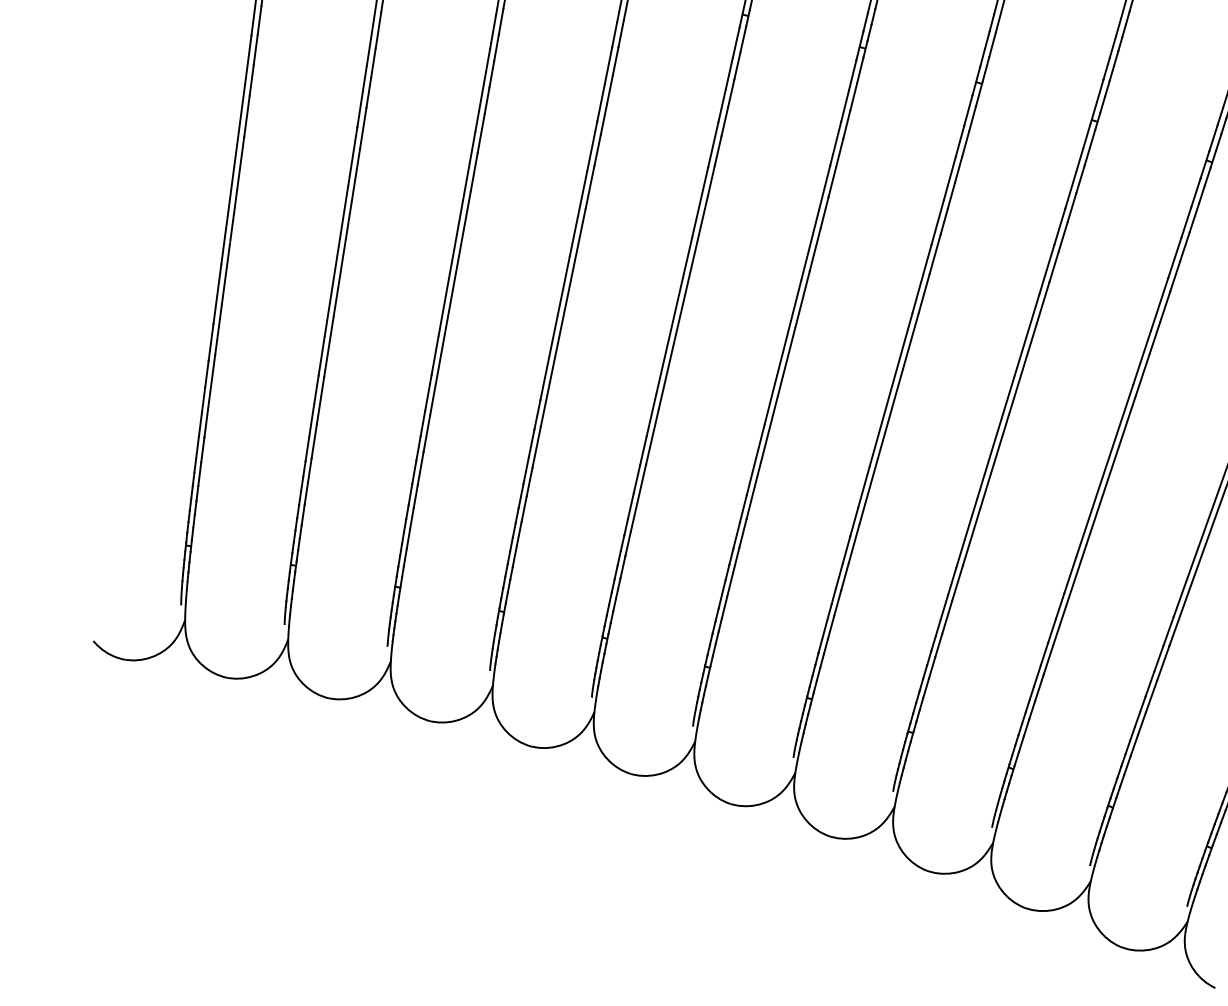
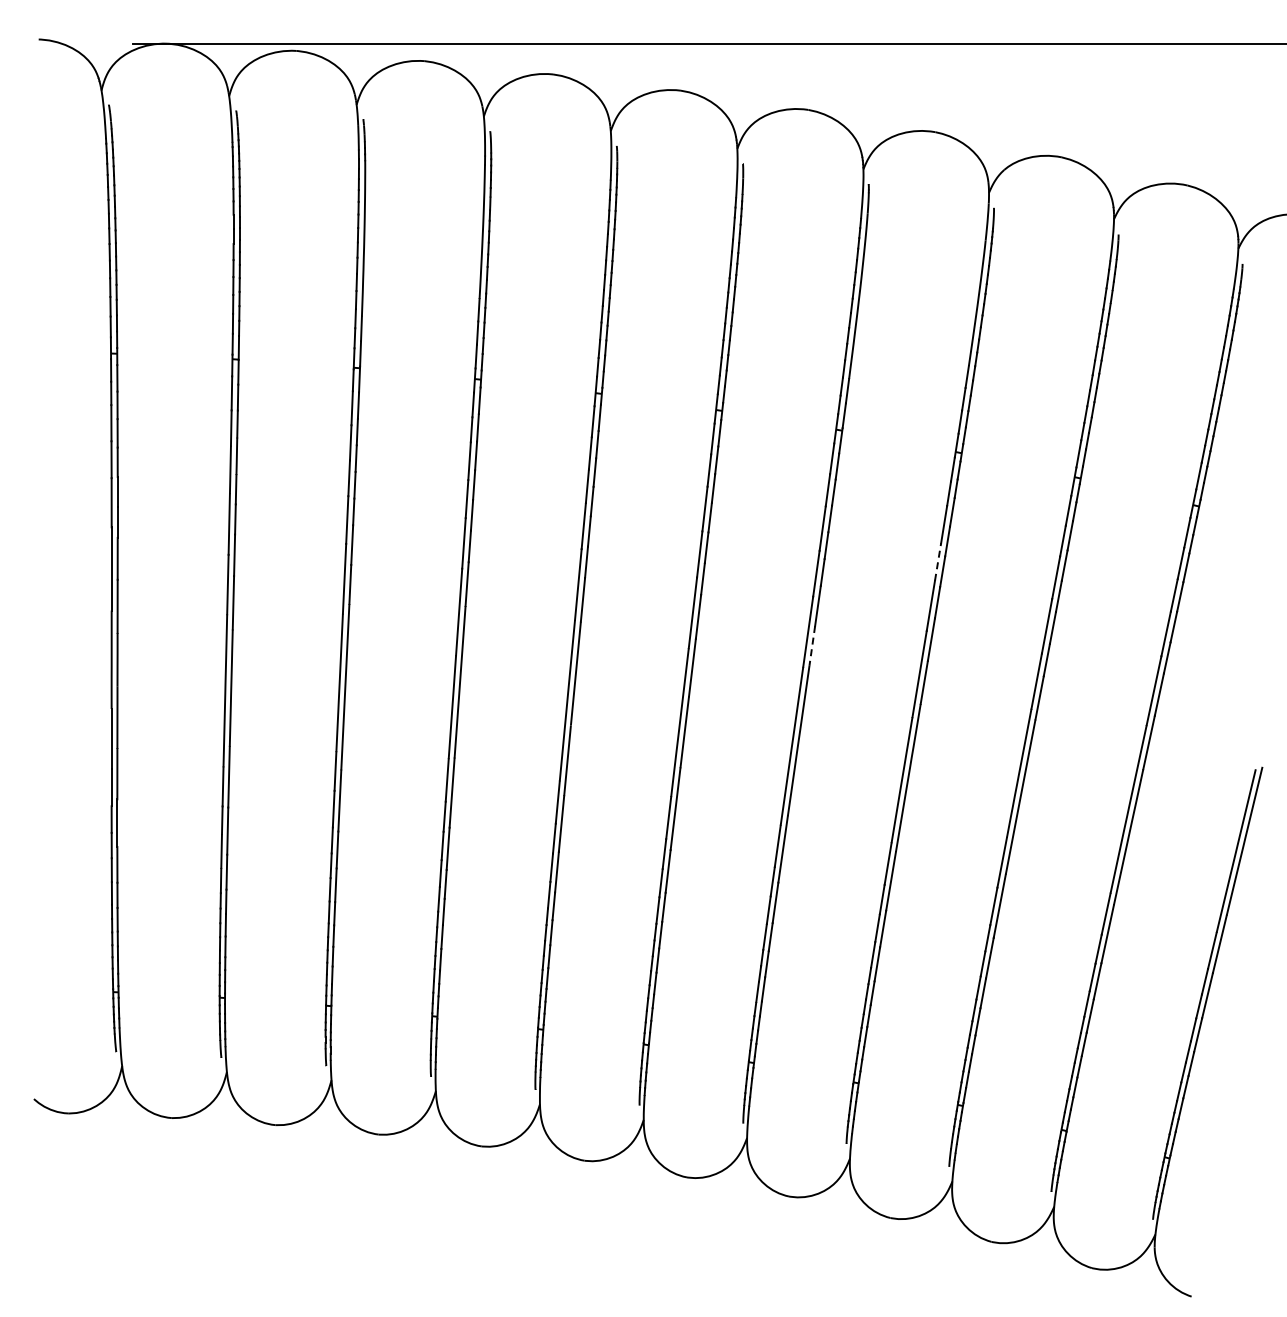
line: (1060, 226) -> (938, 561), solid -> dashed
line: (924, 294) -> (812, 646), solid -> dashed

